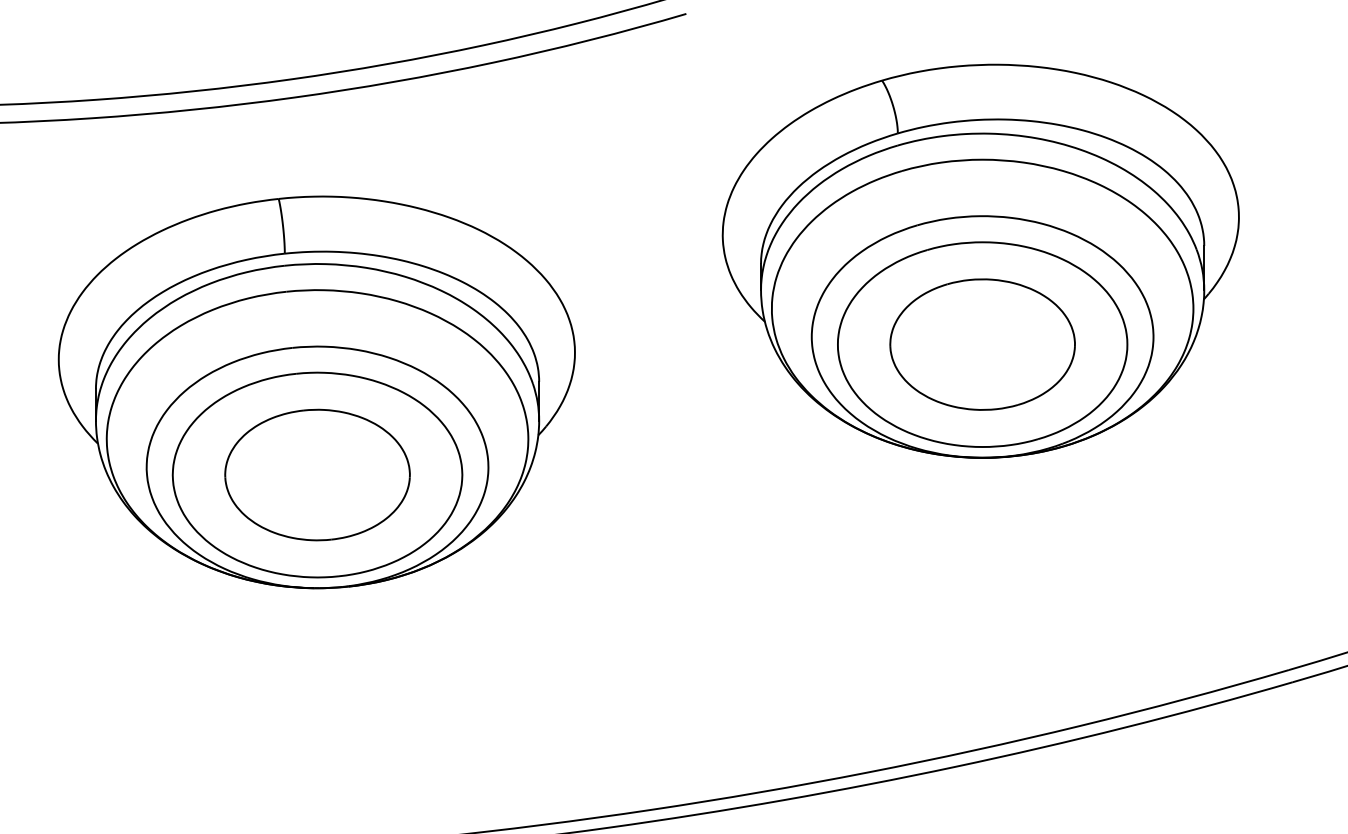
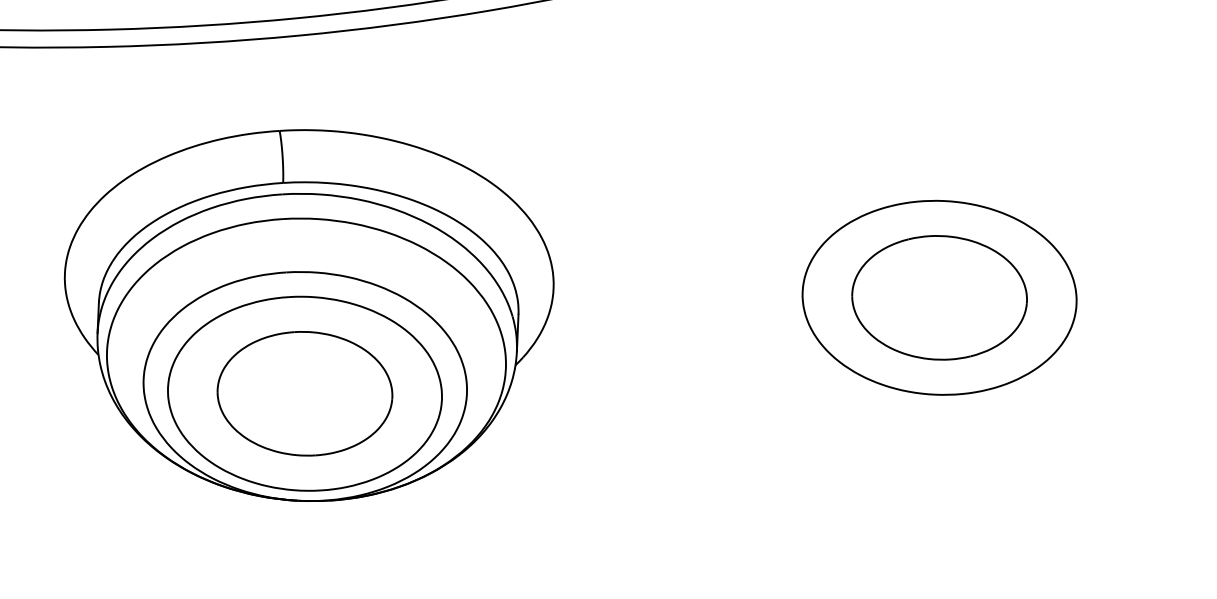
part: (980, 260) -> (941, 218), removed

